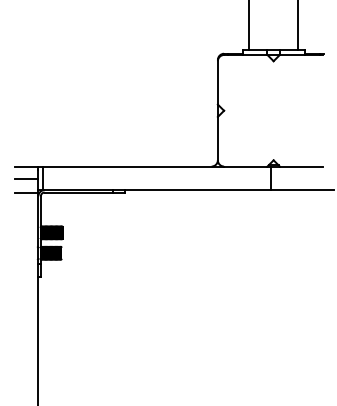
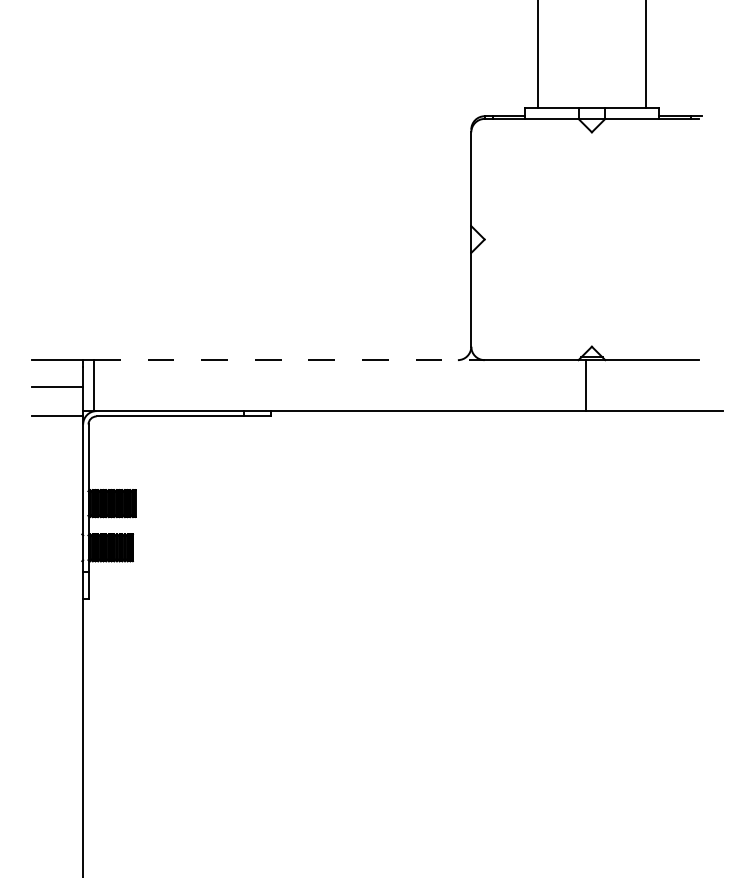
line: (134, 166) -> (290, 360), solid -> dashed

